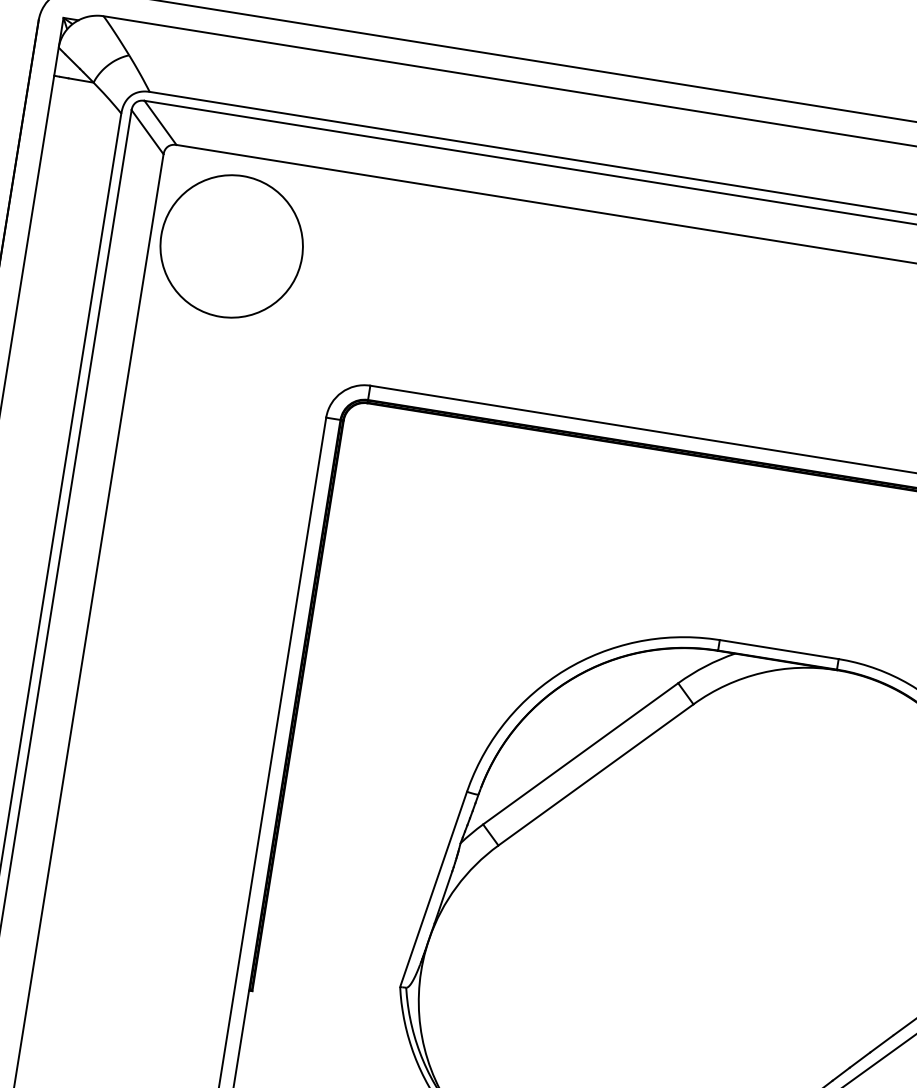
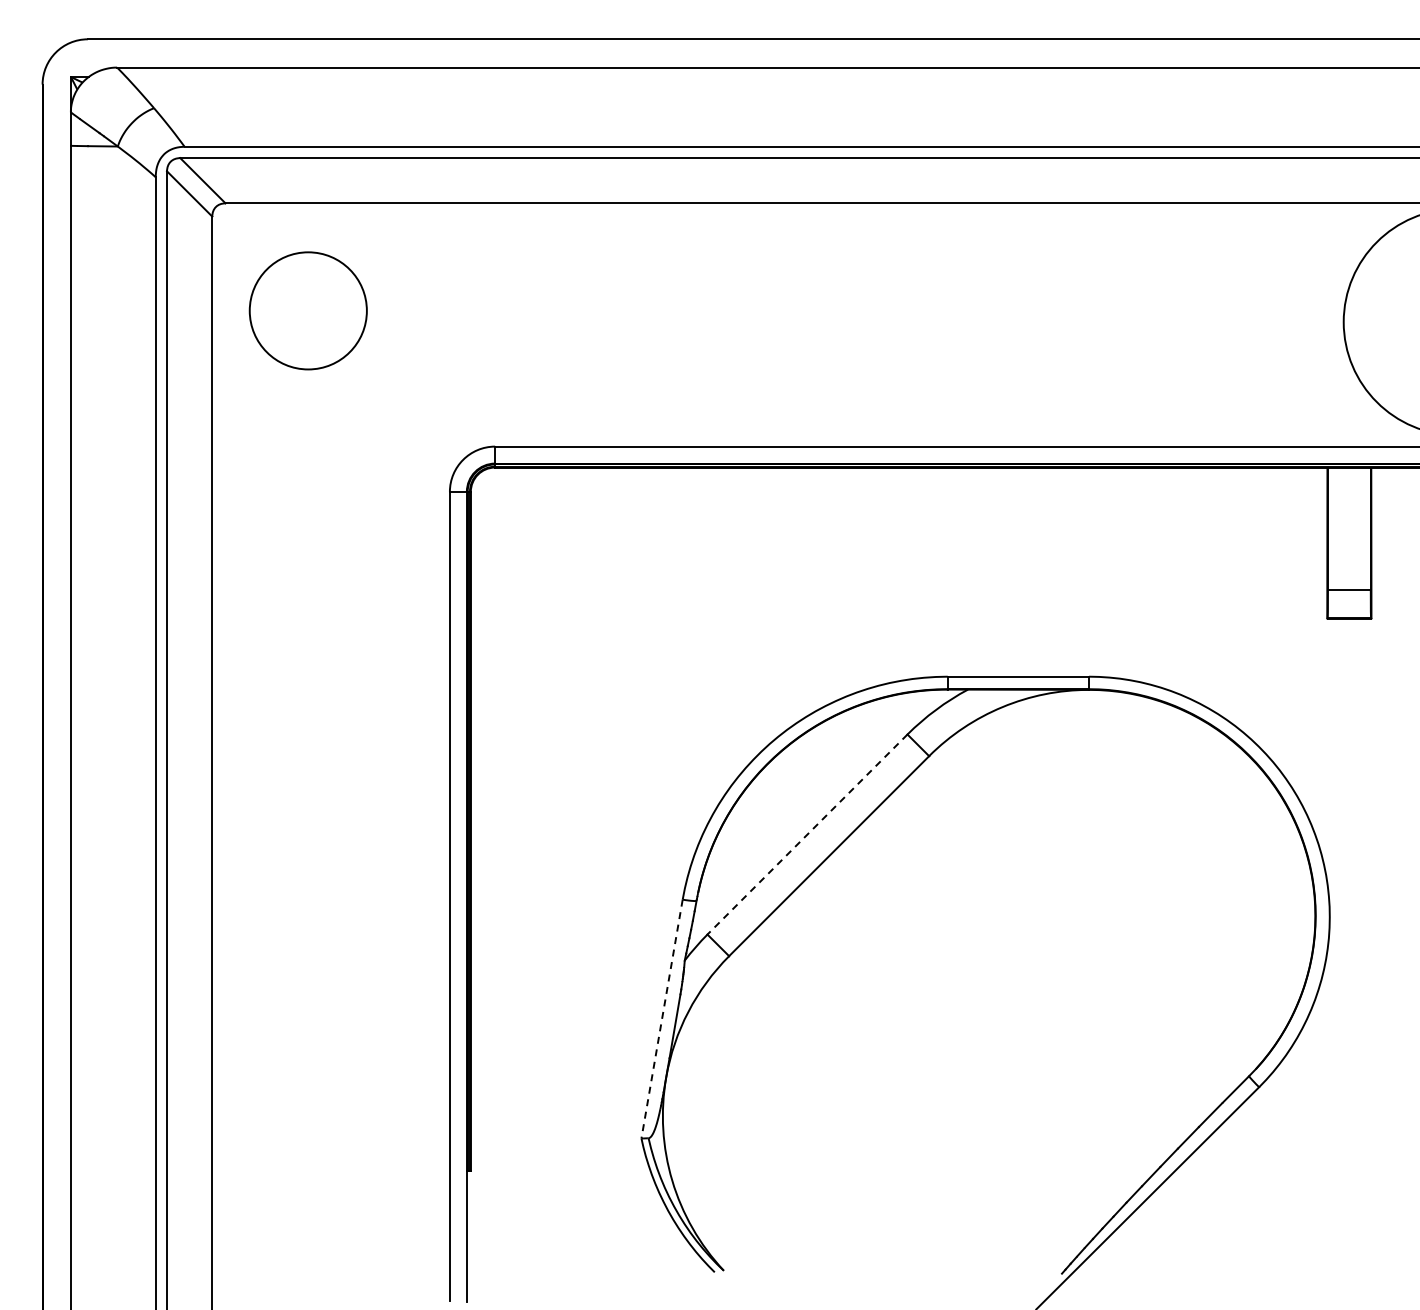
circle: (230, 246) -> (307, 310), size x0.7
line: (580, 753) -> (807, 834), solid -> dashed
line: (433, 889) -> (661, 1019), solid -> dashed

